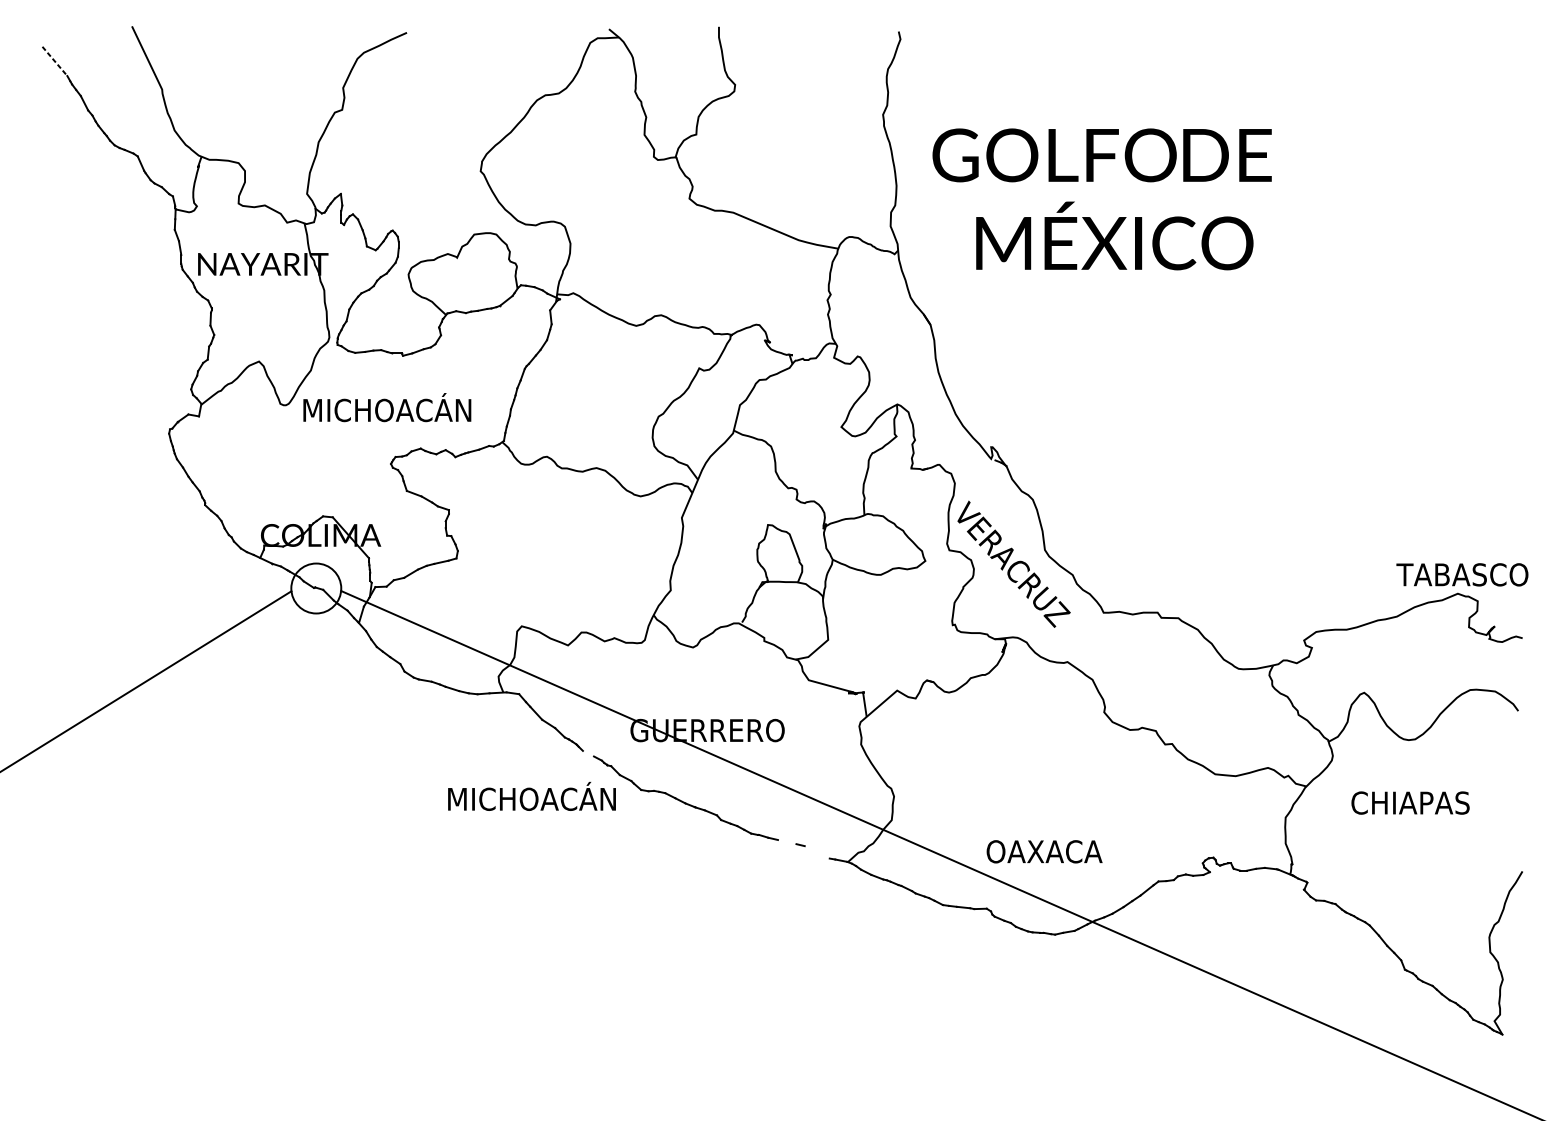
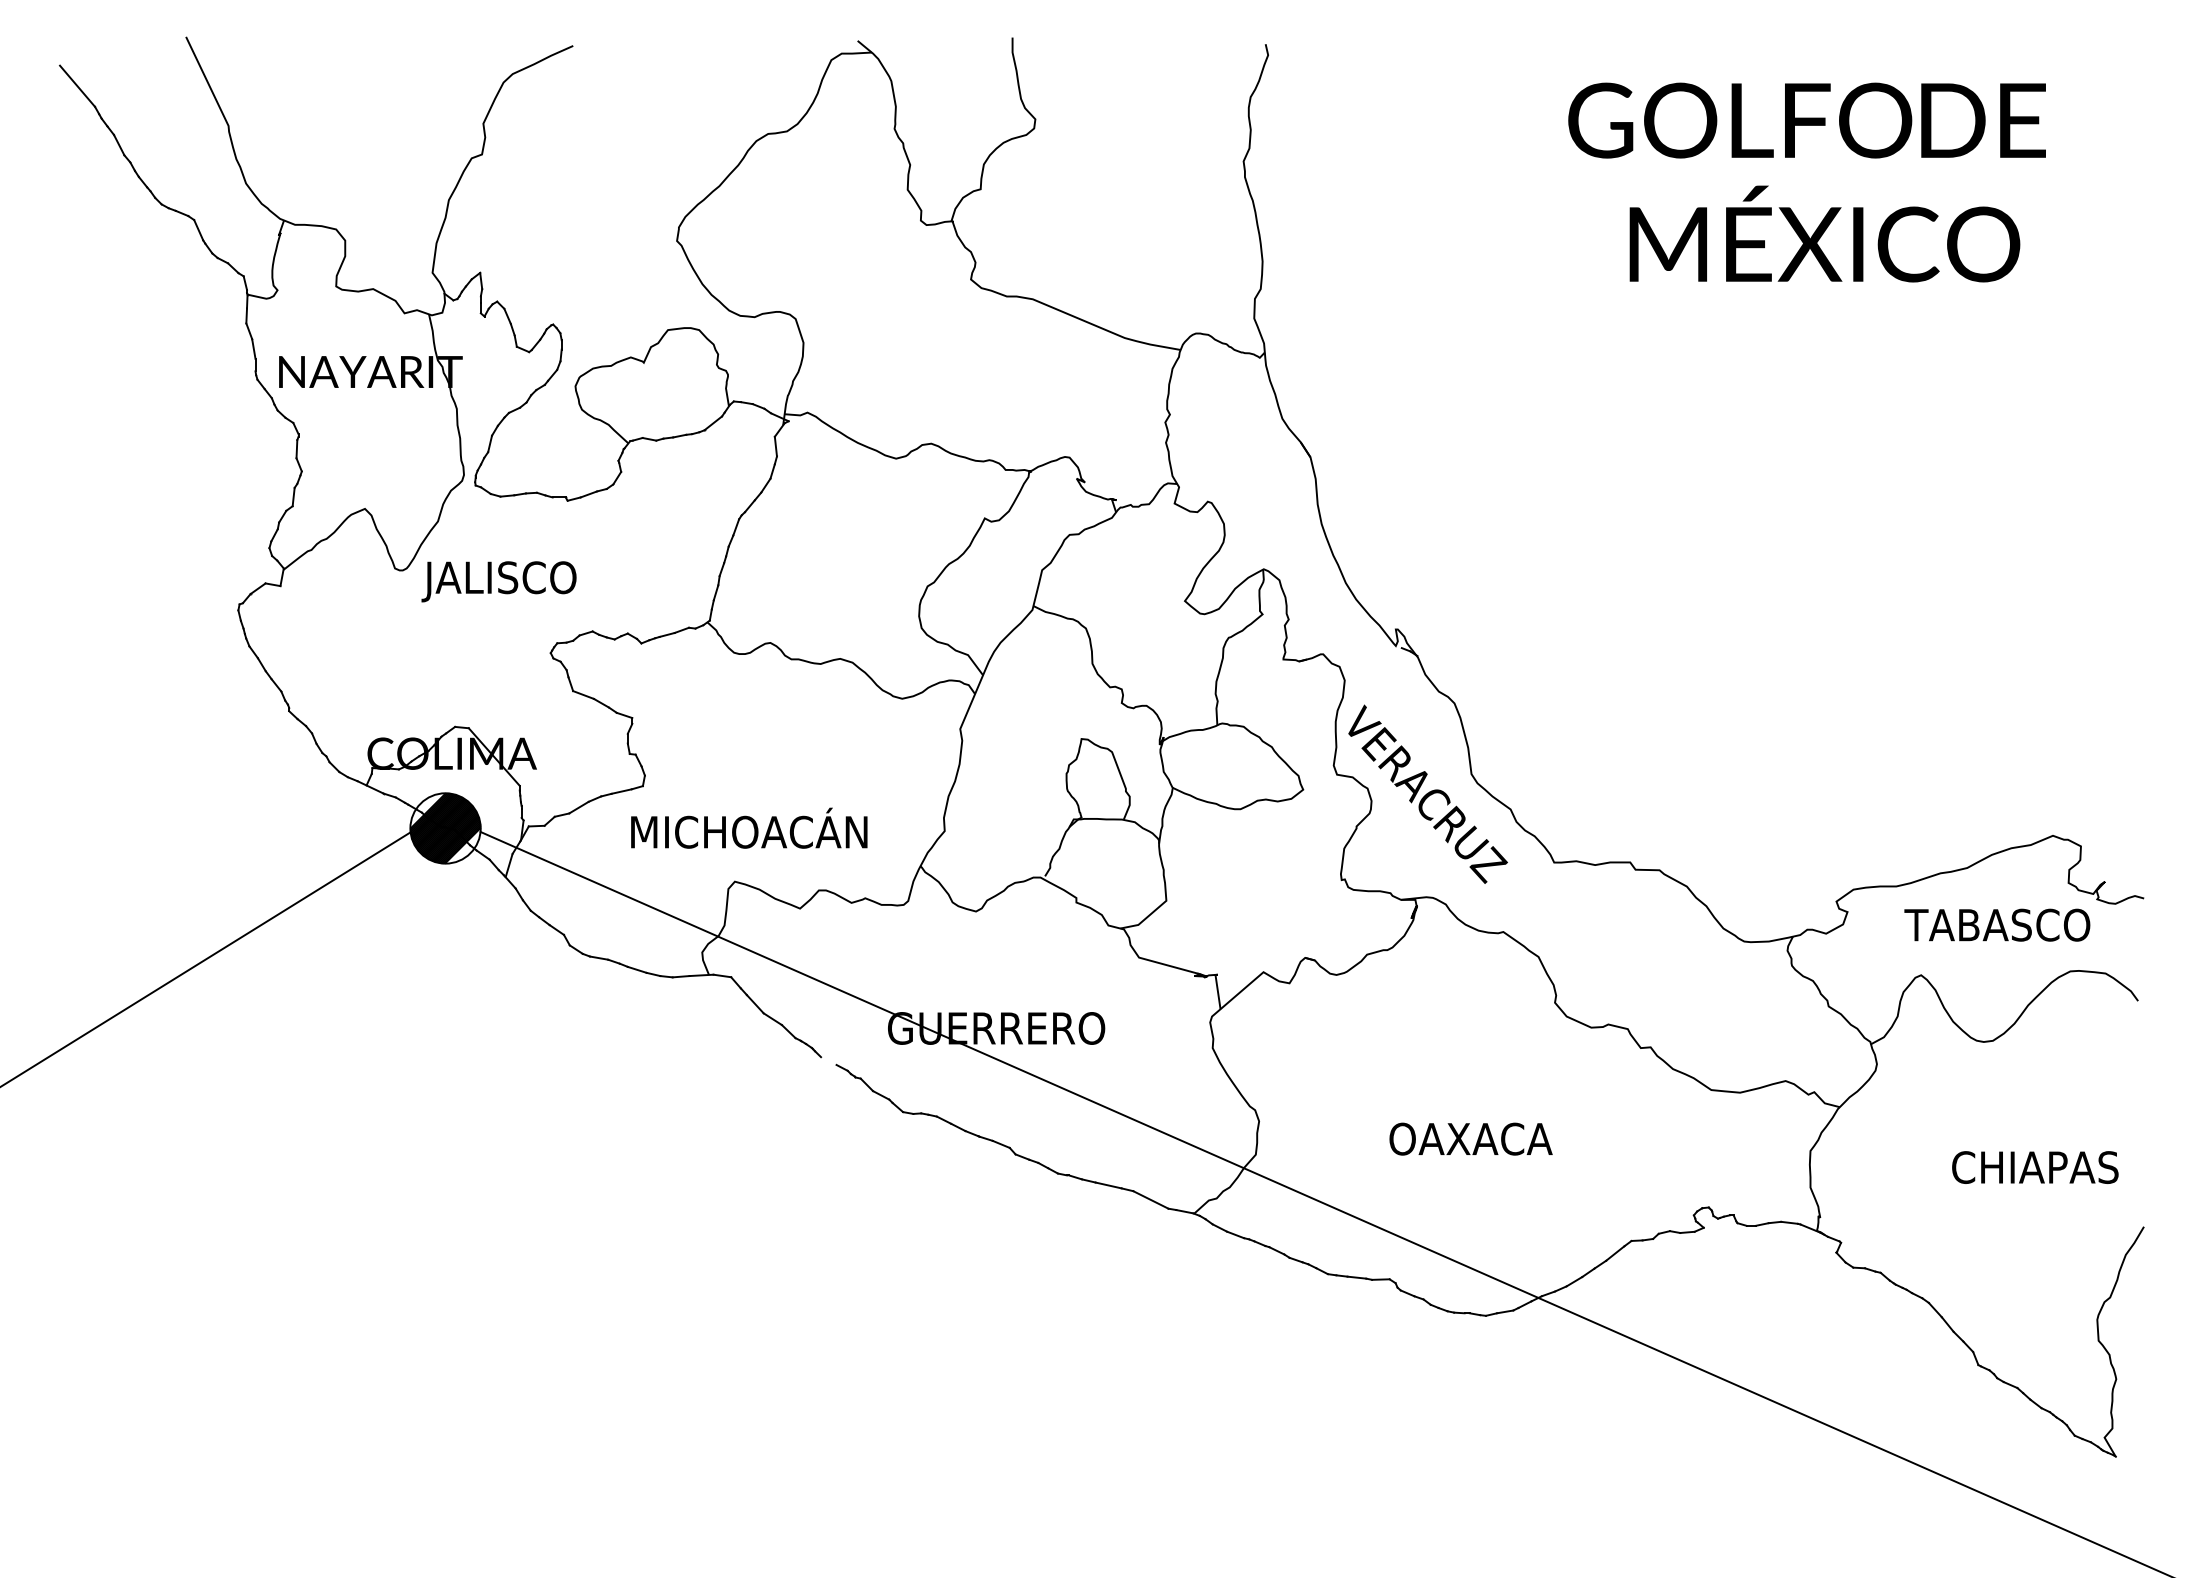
line: (54, 61) -> (77, 86), dashed -> solid
text: (1101, 199) -> (1806, 182), moved
text: (385, 410) -> (542, 577), MICHOACÁN -> JALISCO
text: (1462, 574) -> (1997, 924), moved
hatch: (316, 588) -> (445, 828), added
text: (532, 795) -> (749, 827), moved
text: (1410, 803) -> (2035, 1167), moved
line: (787, 842) -> (1108, 1185), added
text: (1044, 851) -> (1470, 1138), moved
line: (816, 852) -> (1150, 1199), added

